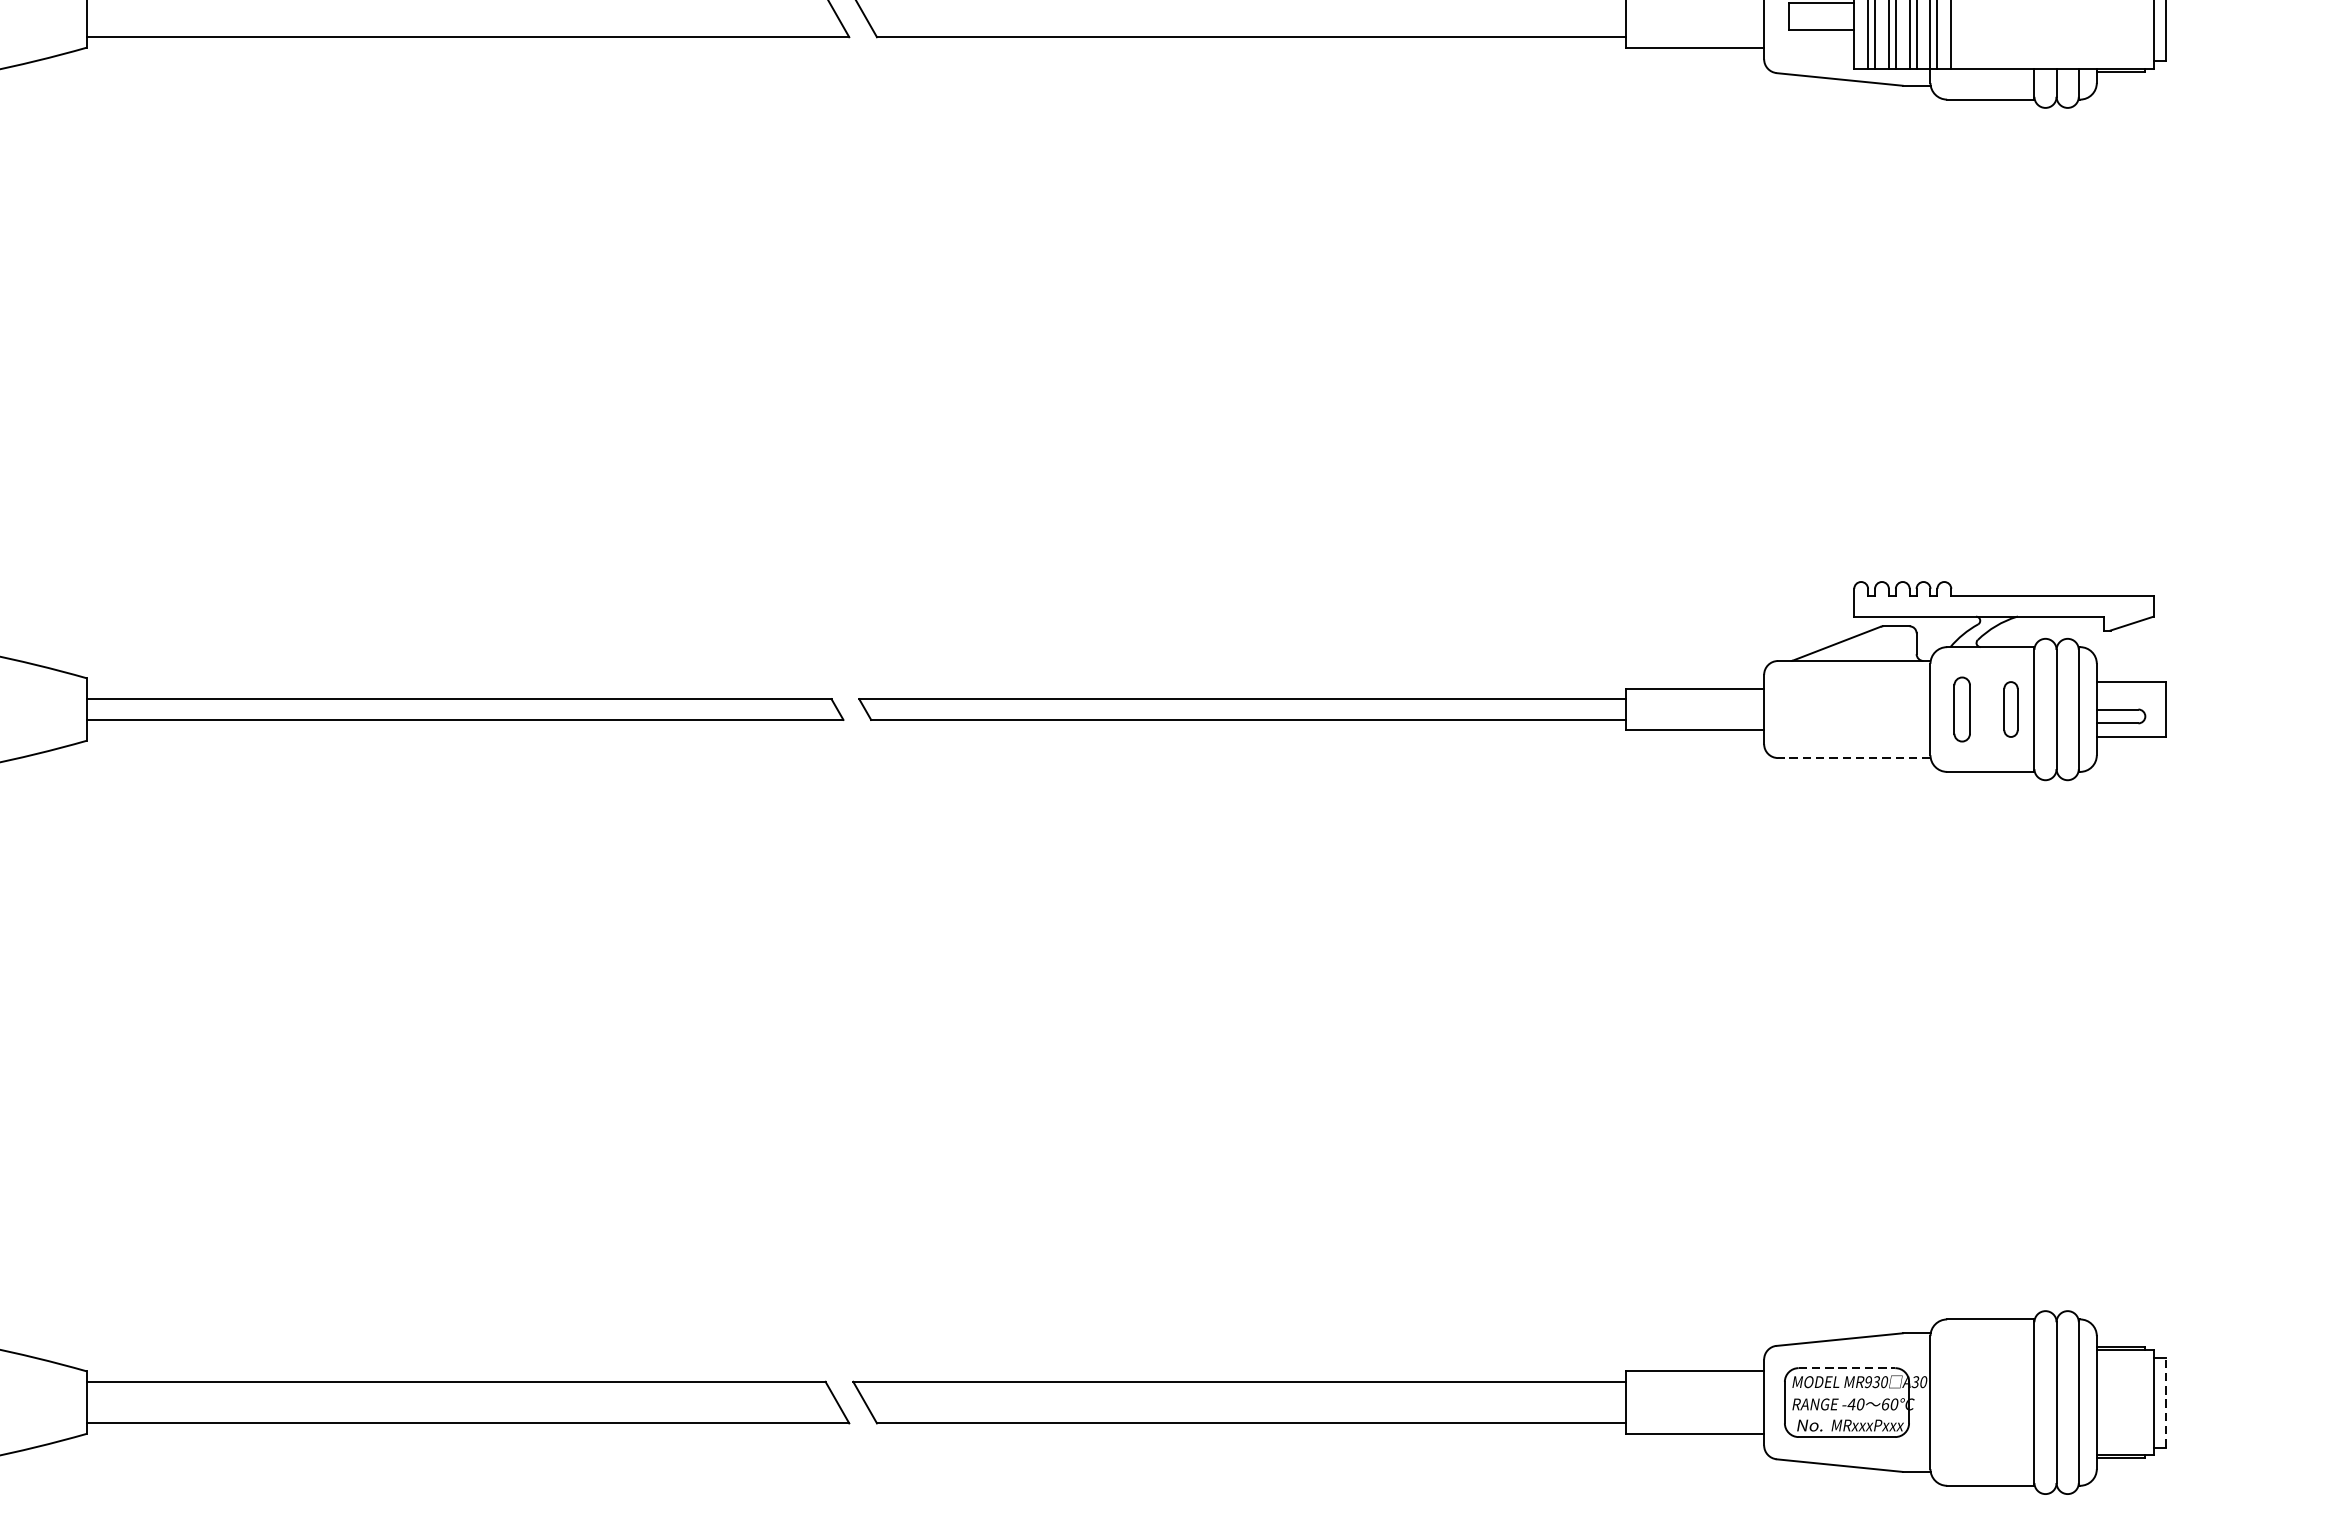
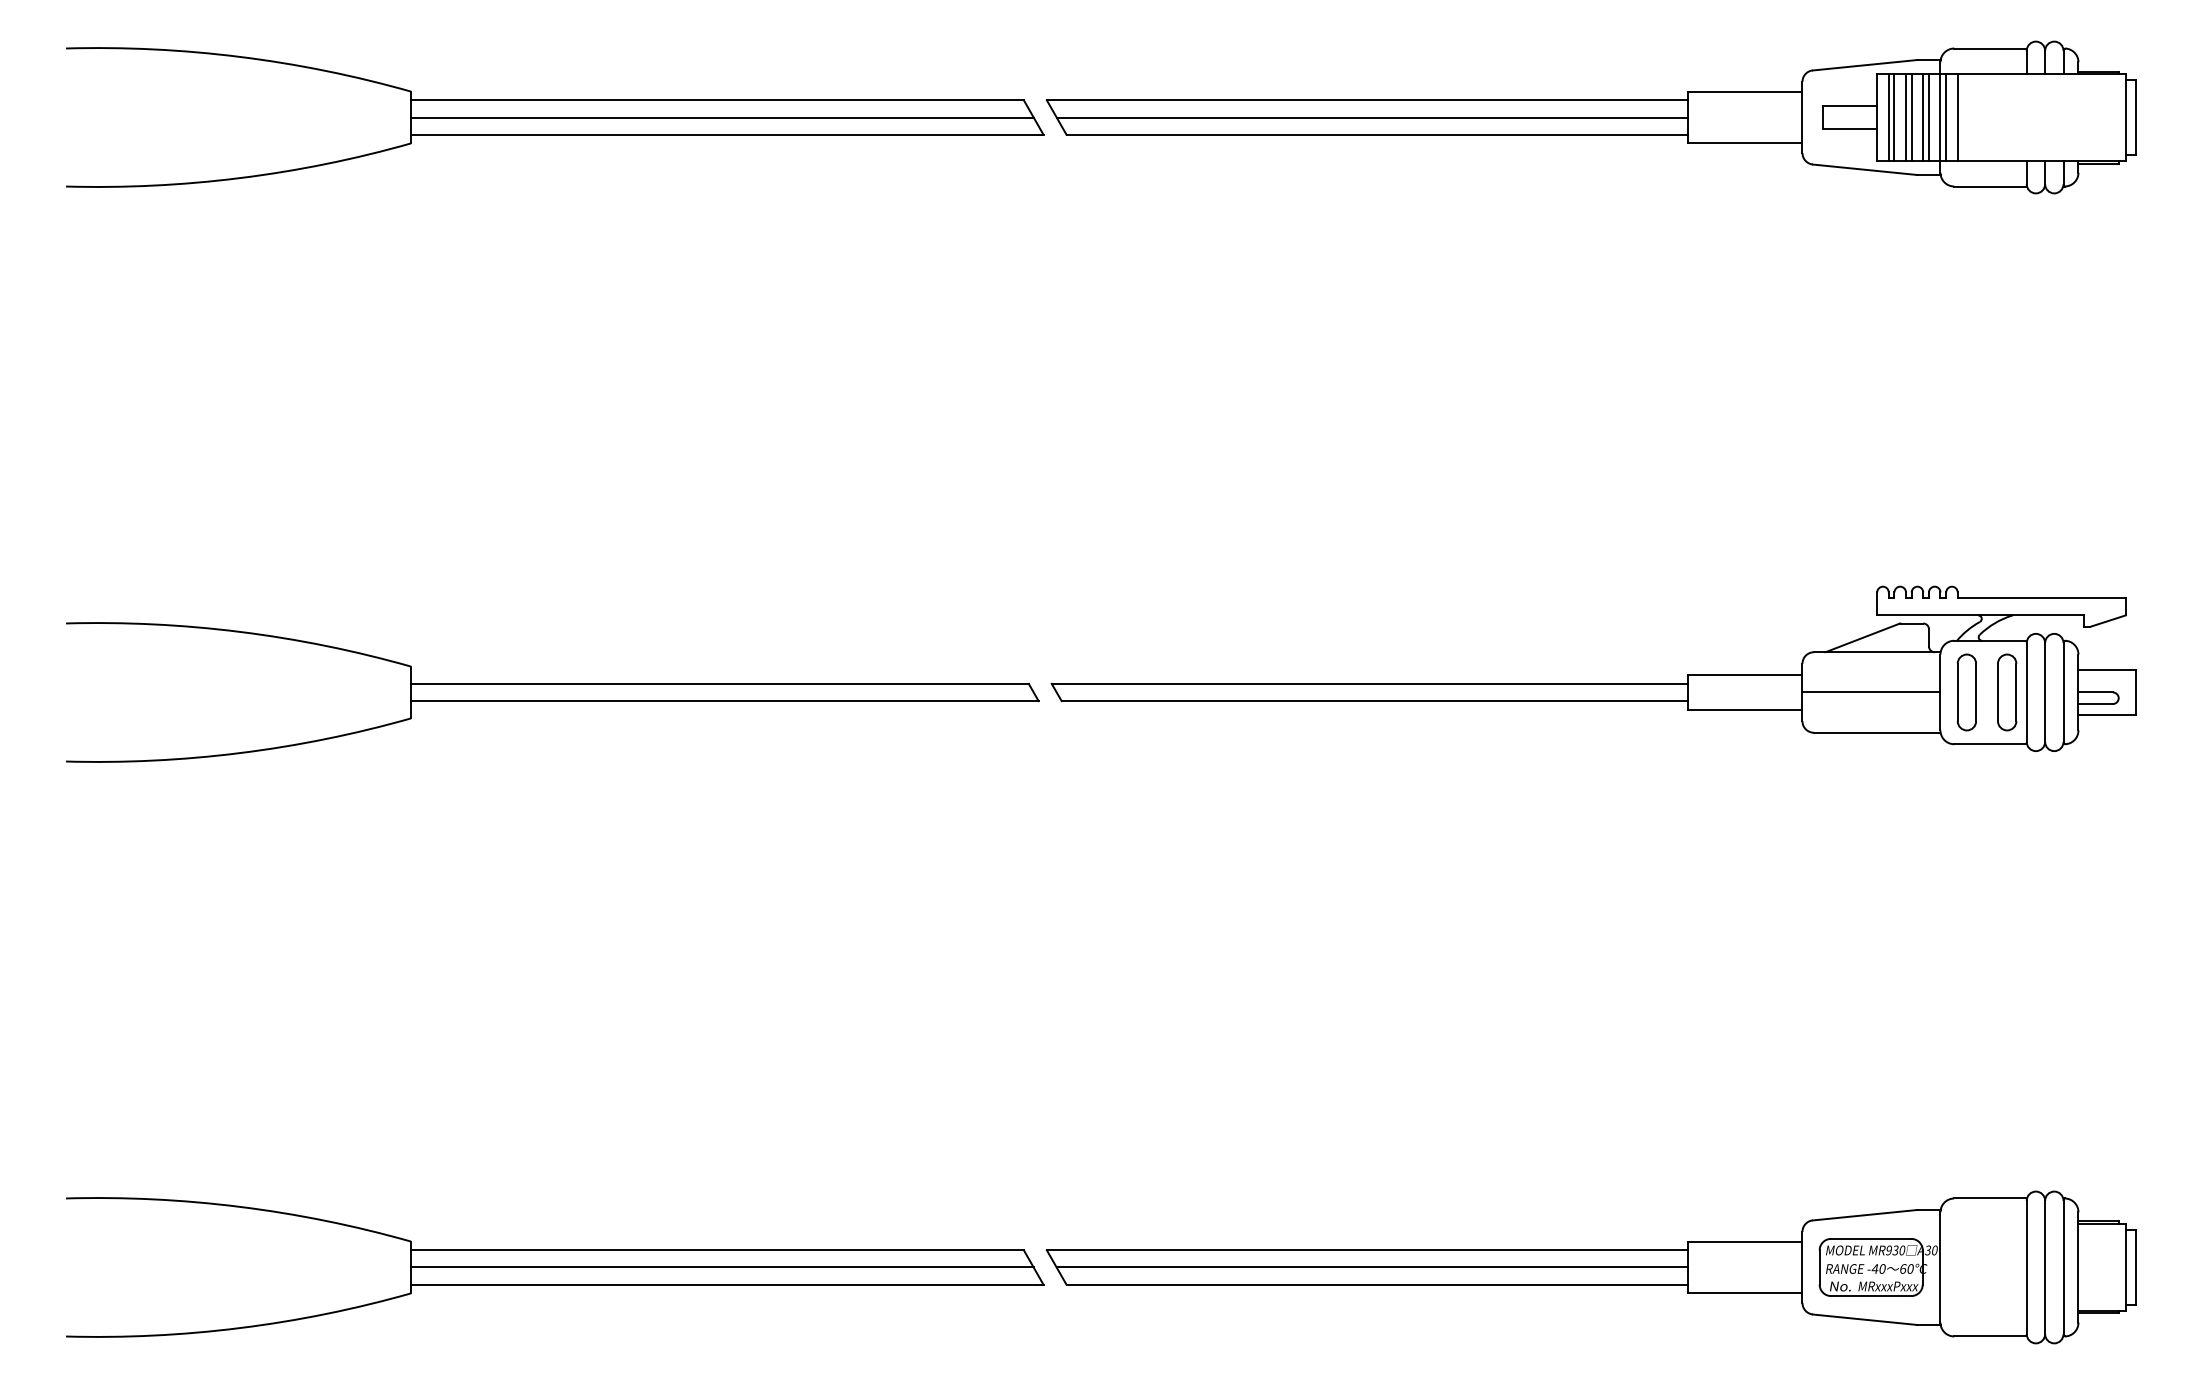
line: (462, 16) -> (722, 117), added
line: (1244, 16) -> (1371, 117), added
line: (1847, 709) -> (1871, 692), added
part: (1961, 709) -> (1966, 692), size x1.43
part: (2011, 709) -> (2007, 692), size x1.67
line: (1853, 757) -> (1876, 732), dashed -> solid
line: (1847, 1367) -> (1871, 1238), dashed -> solid
line: (2165, 1401) -> (2135, 1266), dashed -> solid
line: (462, 1402) -> (722, 1267), added
line: (1244, 1402) -> (1371, 1267), added

